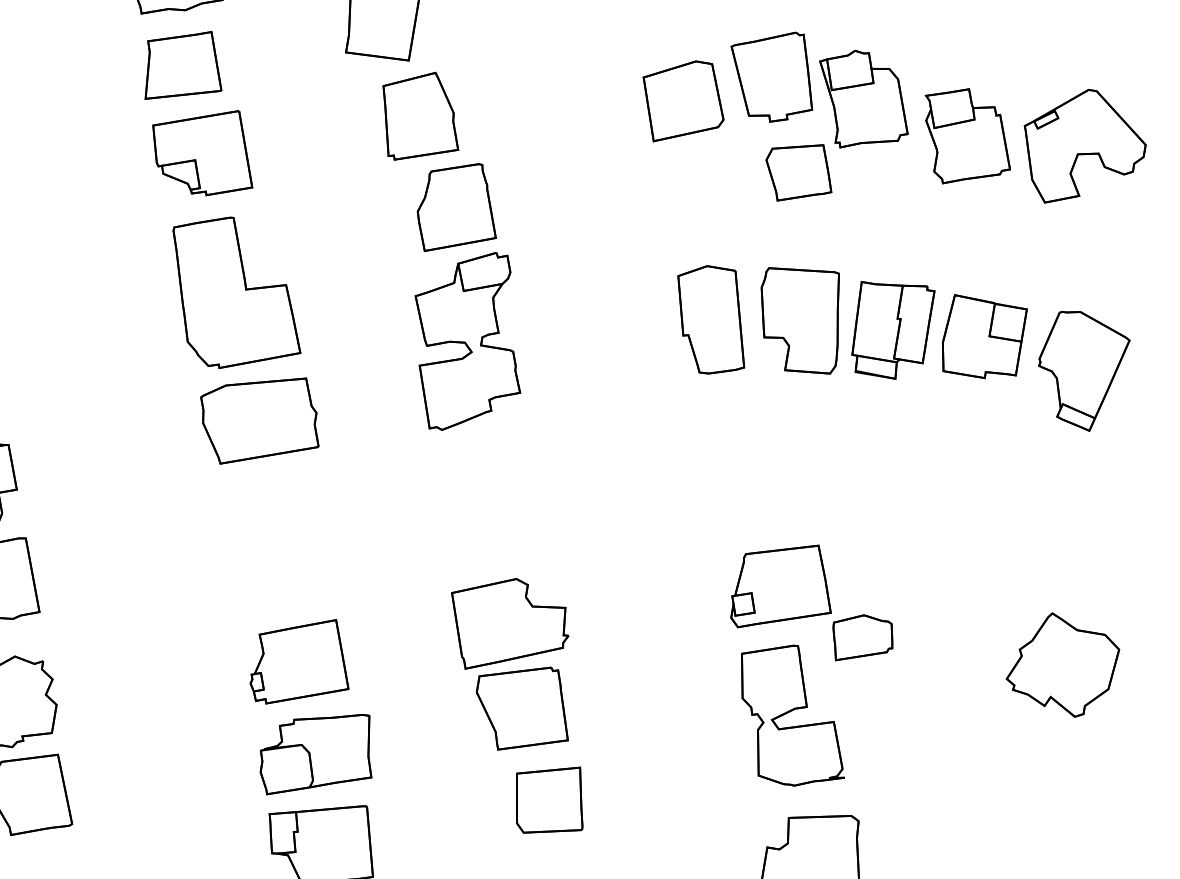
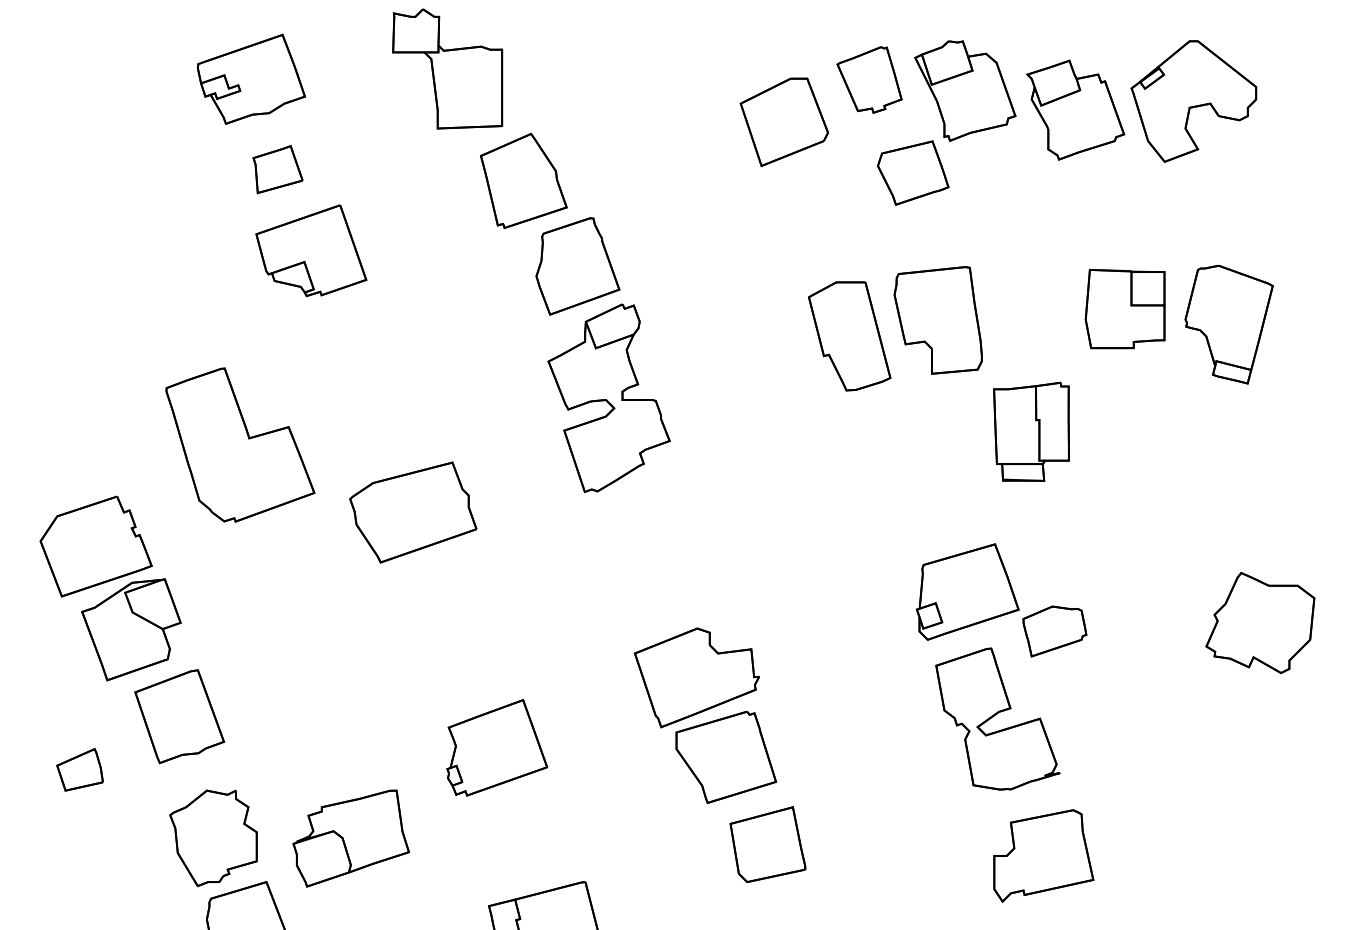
part: (184, 66) -> (277, 169), size x0.6
part: (772, 74) -> (869, 79), size x0.7
part: (236, 294) -> (240, 444), moved
part: (891, 328) -> (1031, 431), moved
part: (317, 754) -> (351, 838), moved

